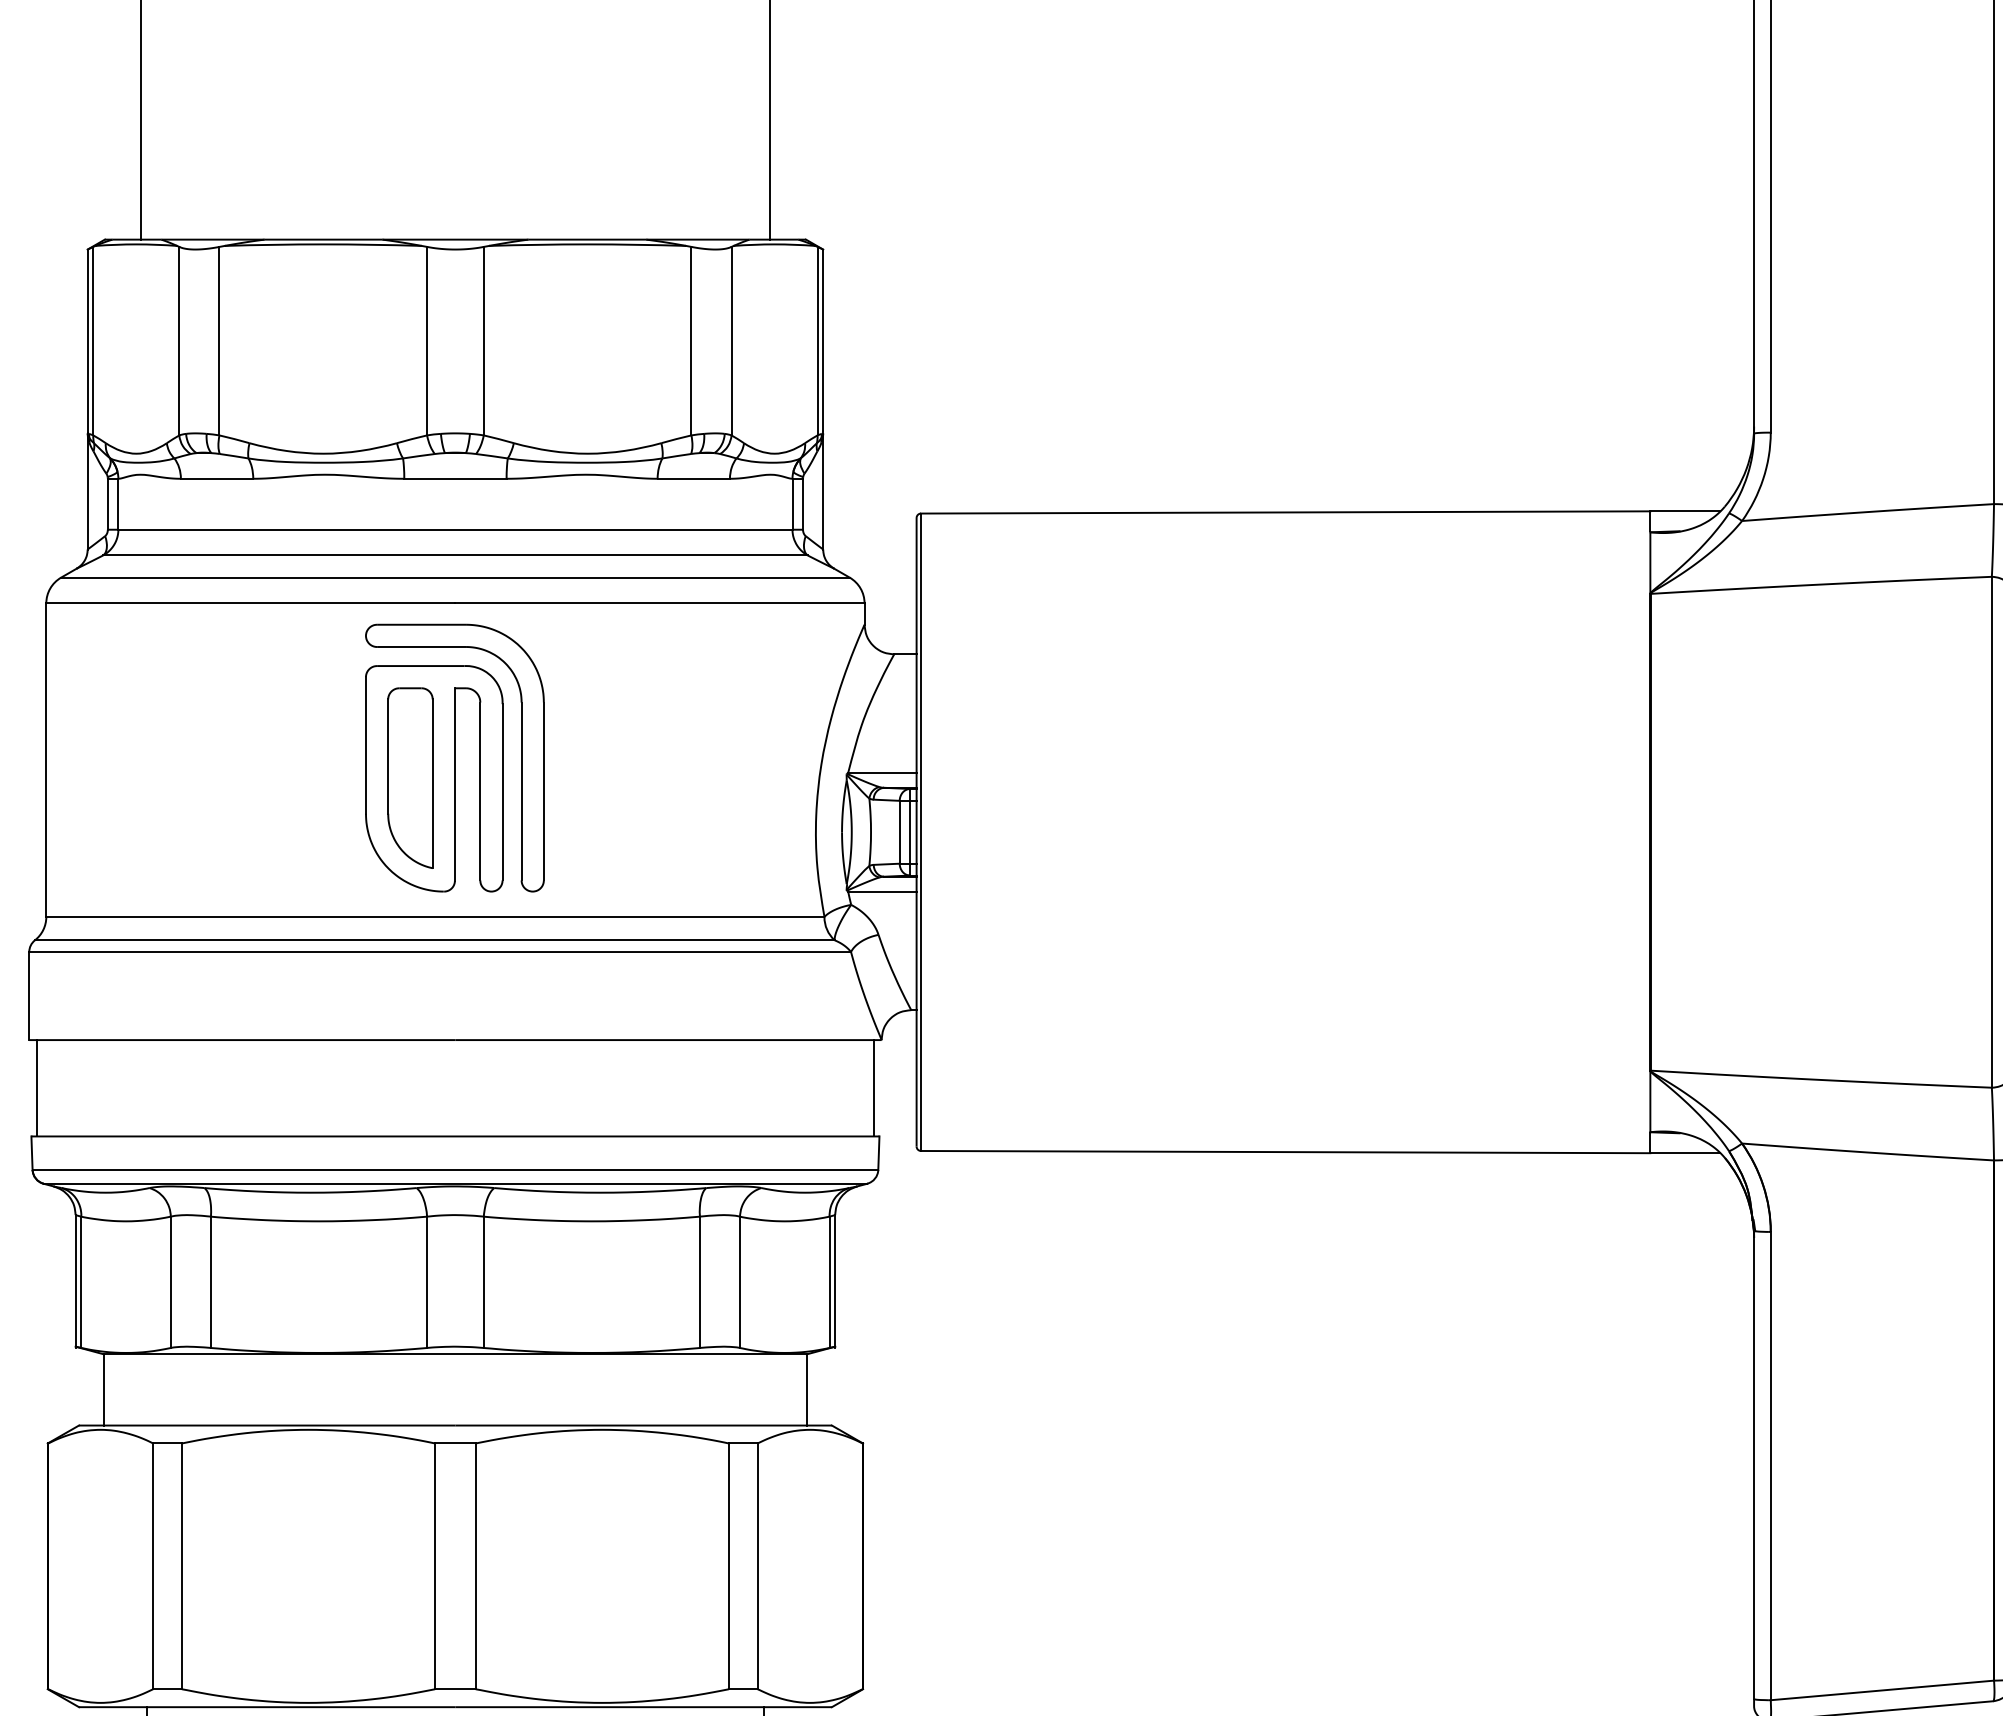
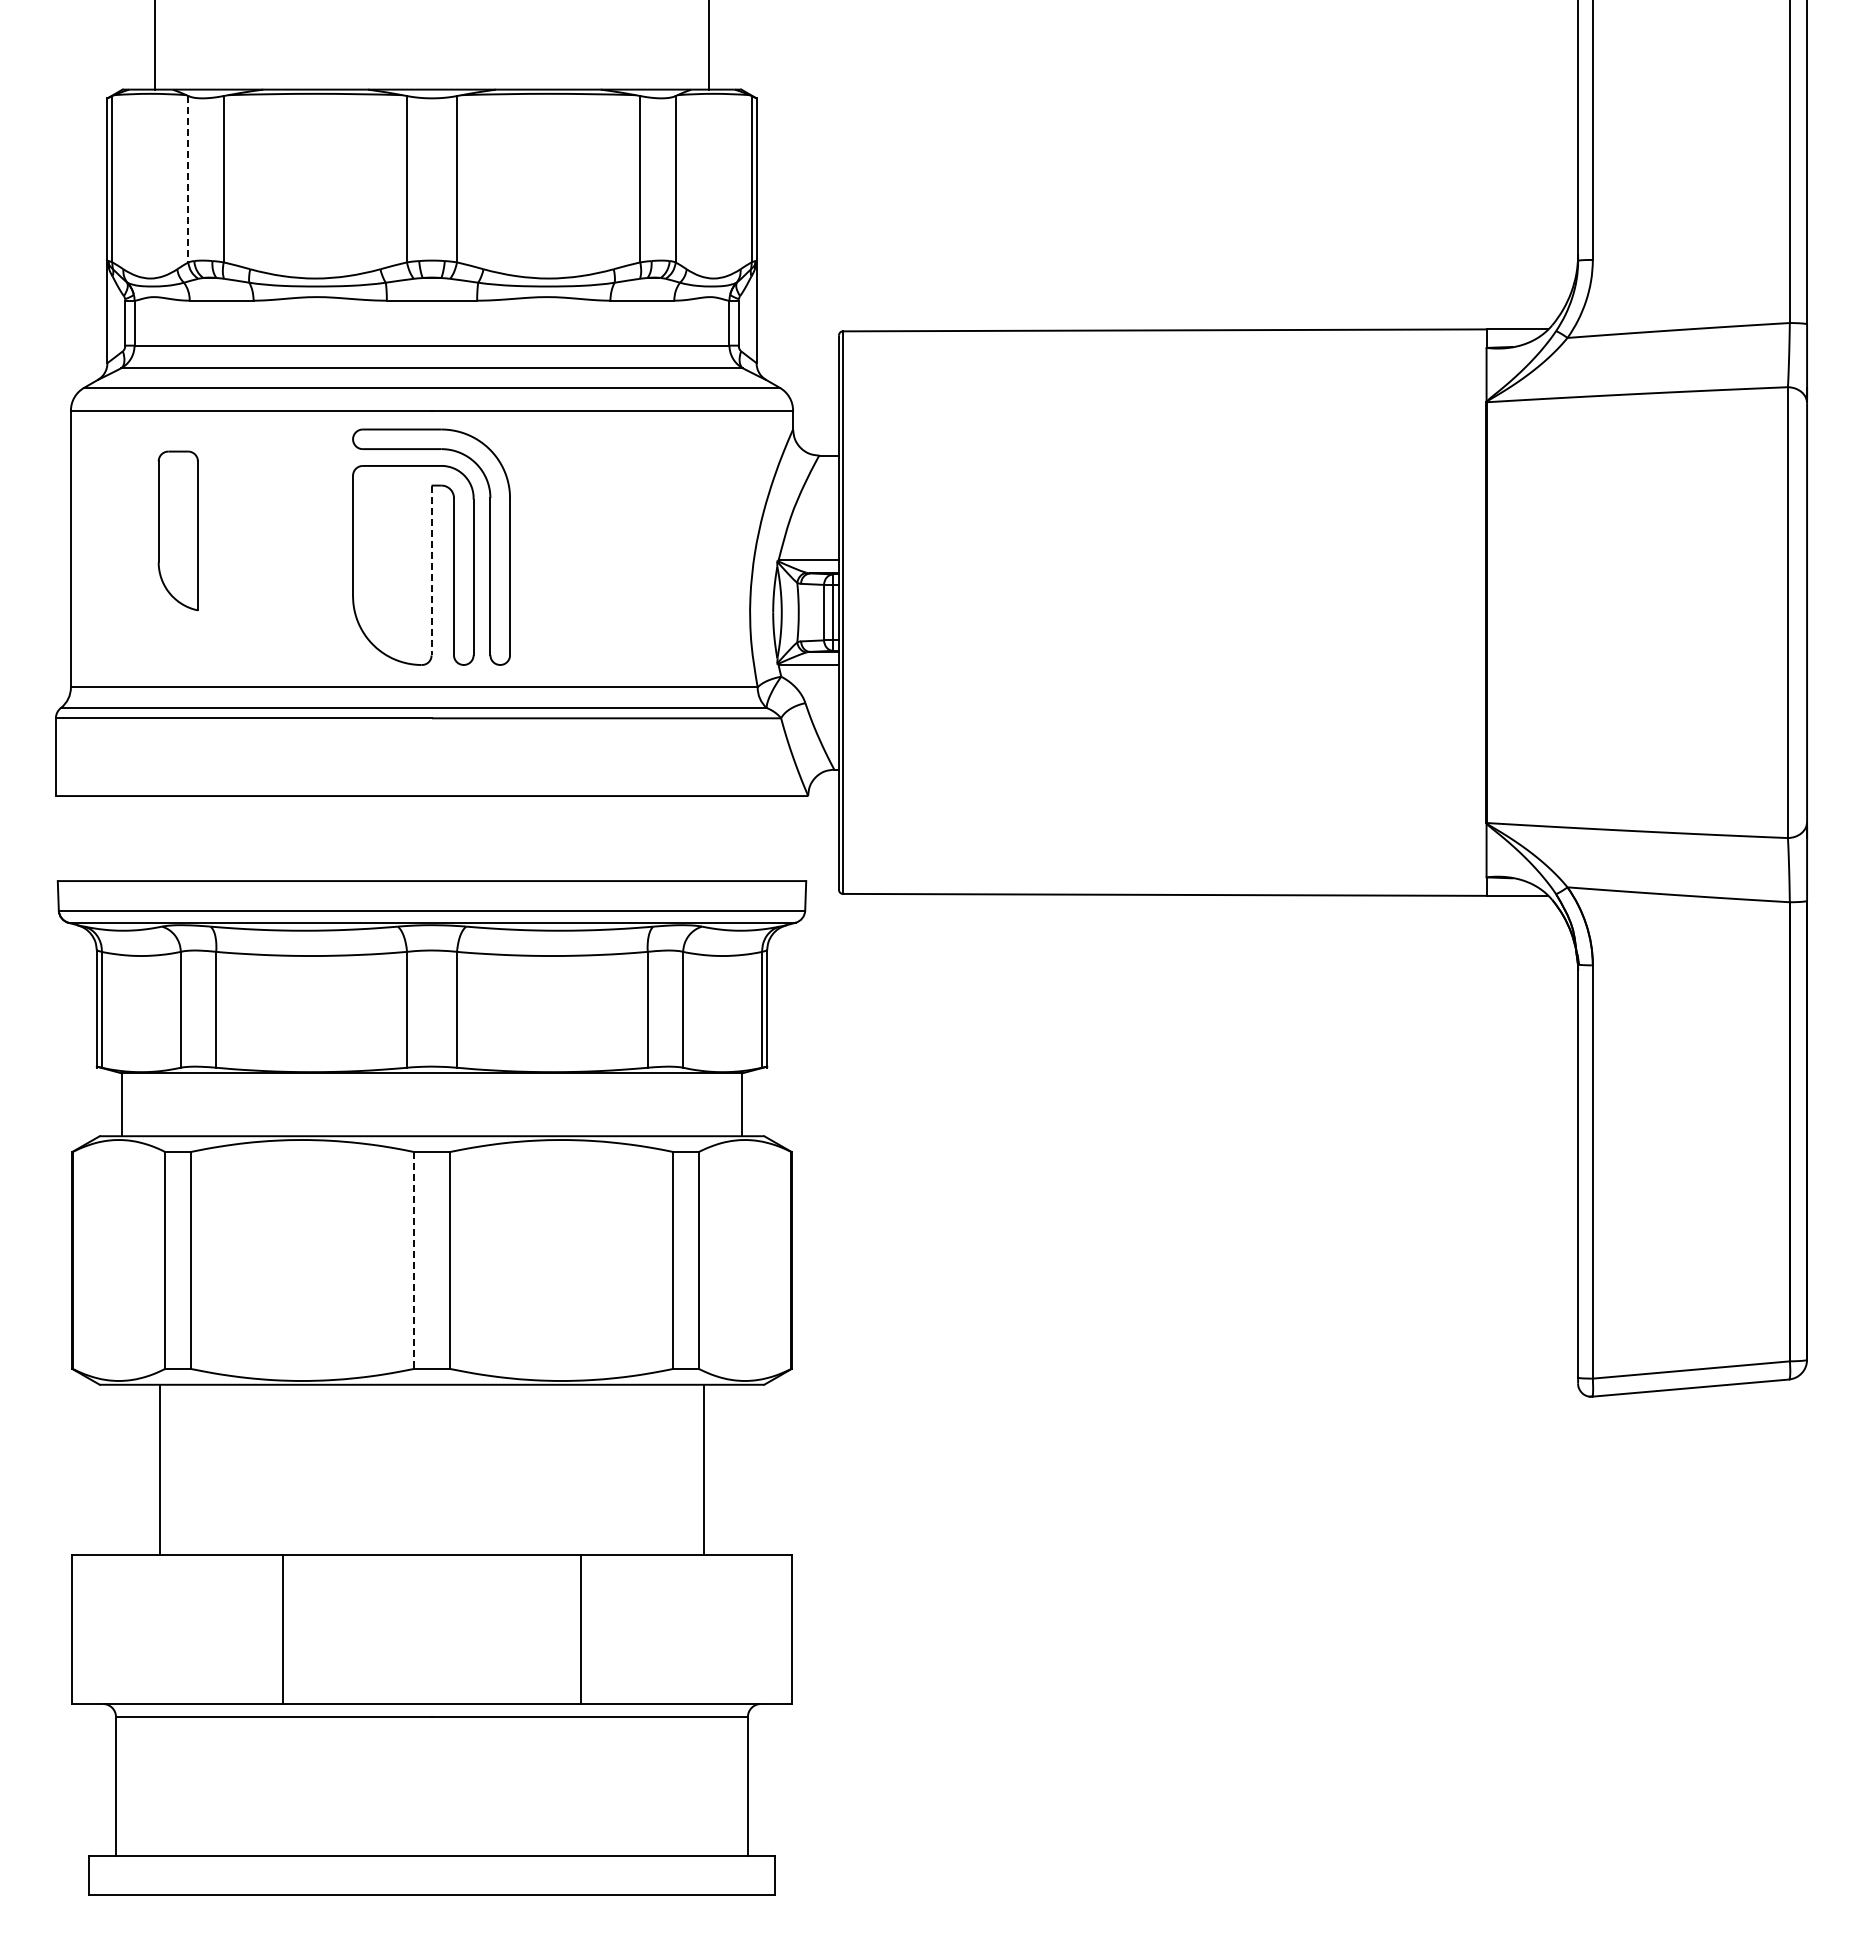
line: (179, 341) -> (188, 179), solid -> dashed
part: (409, 777) -> (177, 530), moved
line: (454, 784) -> (431, 570), solid -> dashed
line: (36, 1088) -> (62, 838), removed
line: (874, 1088) -> (801, 838), removed
line: (435, 1567) -> (414, 1261), solid -> dashed

